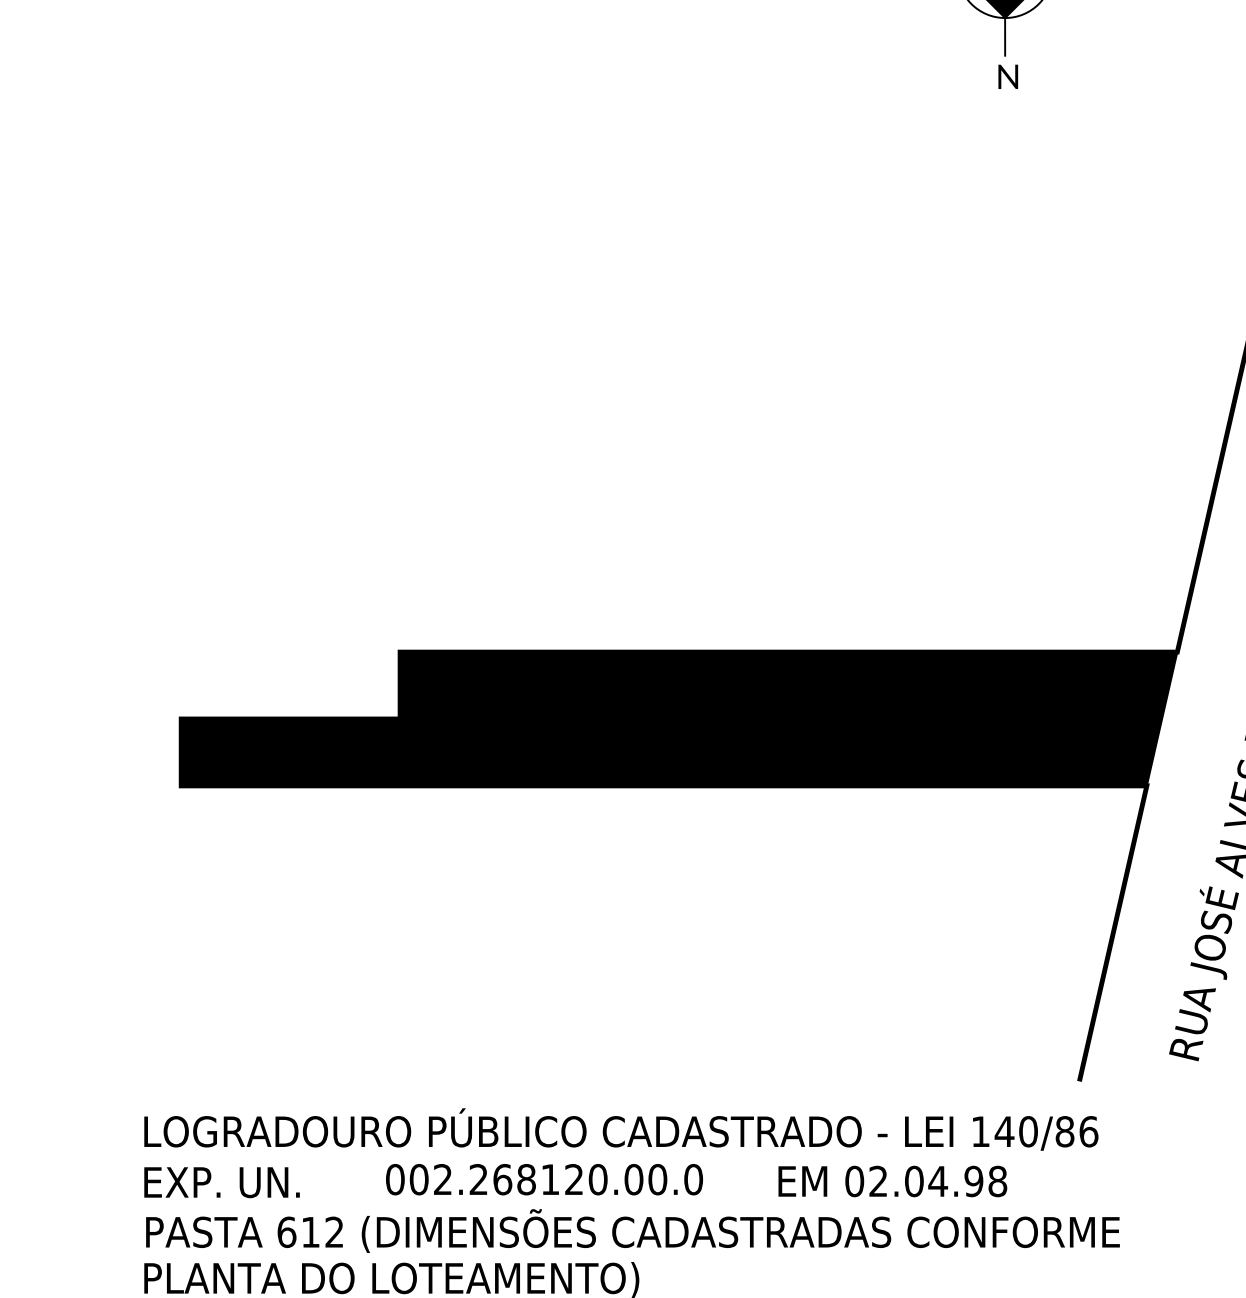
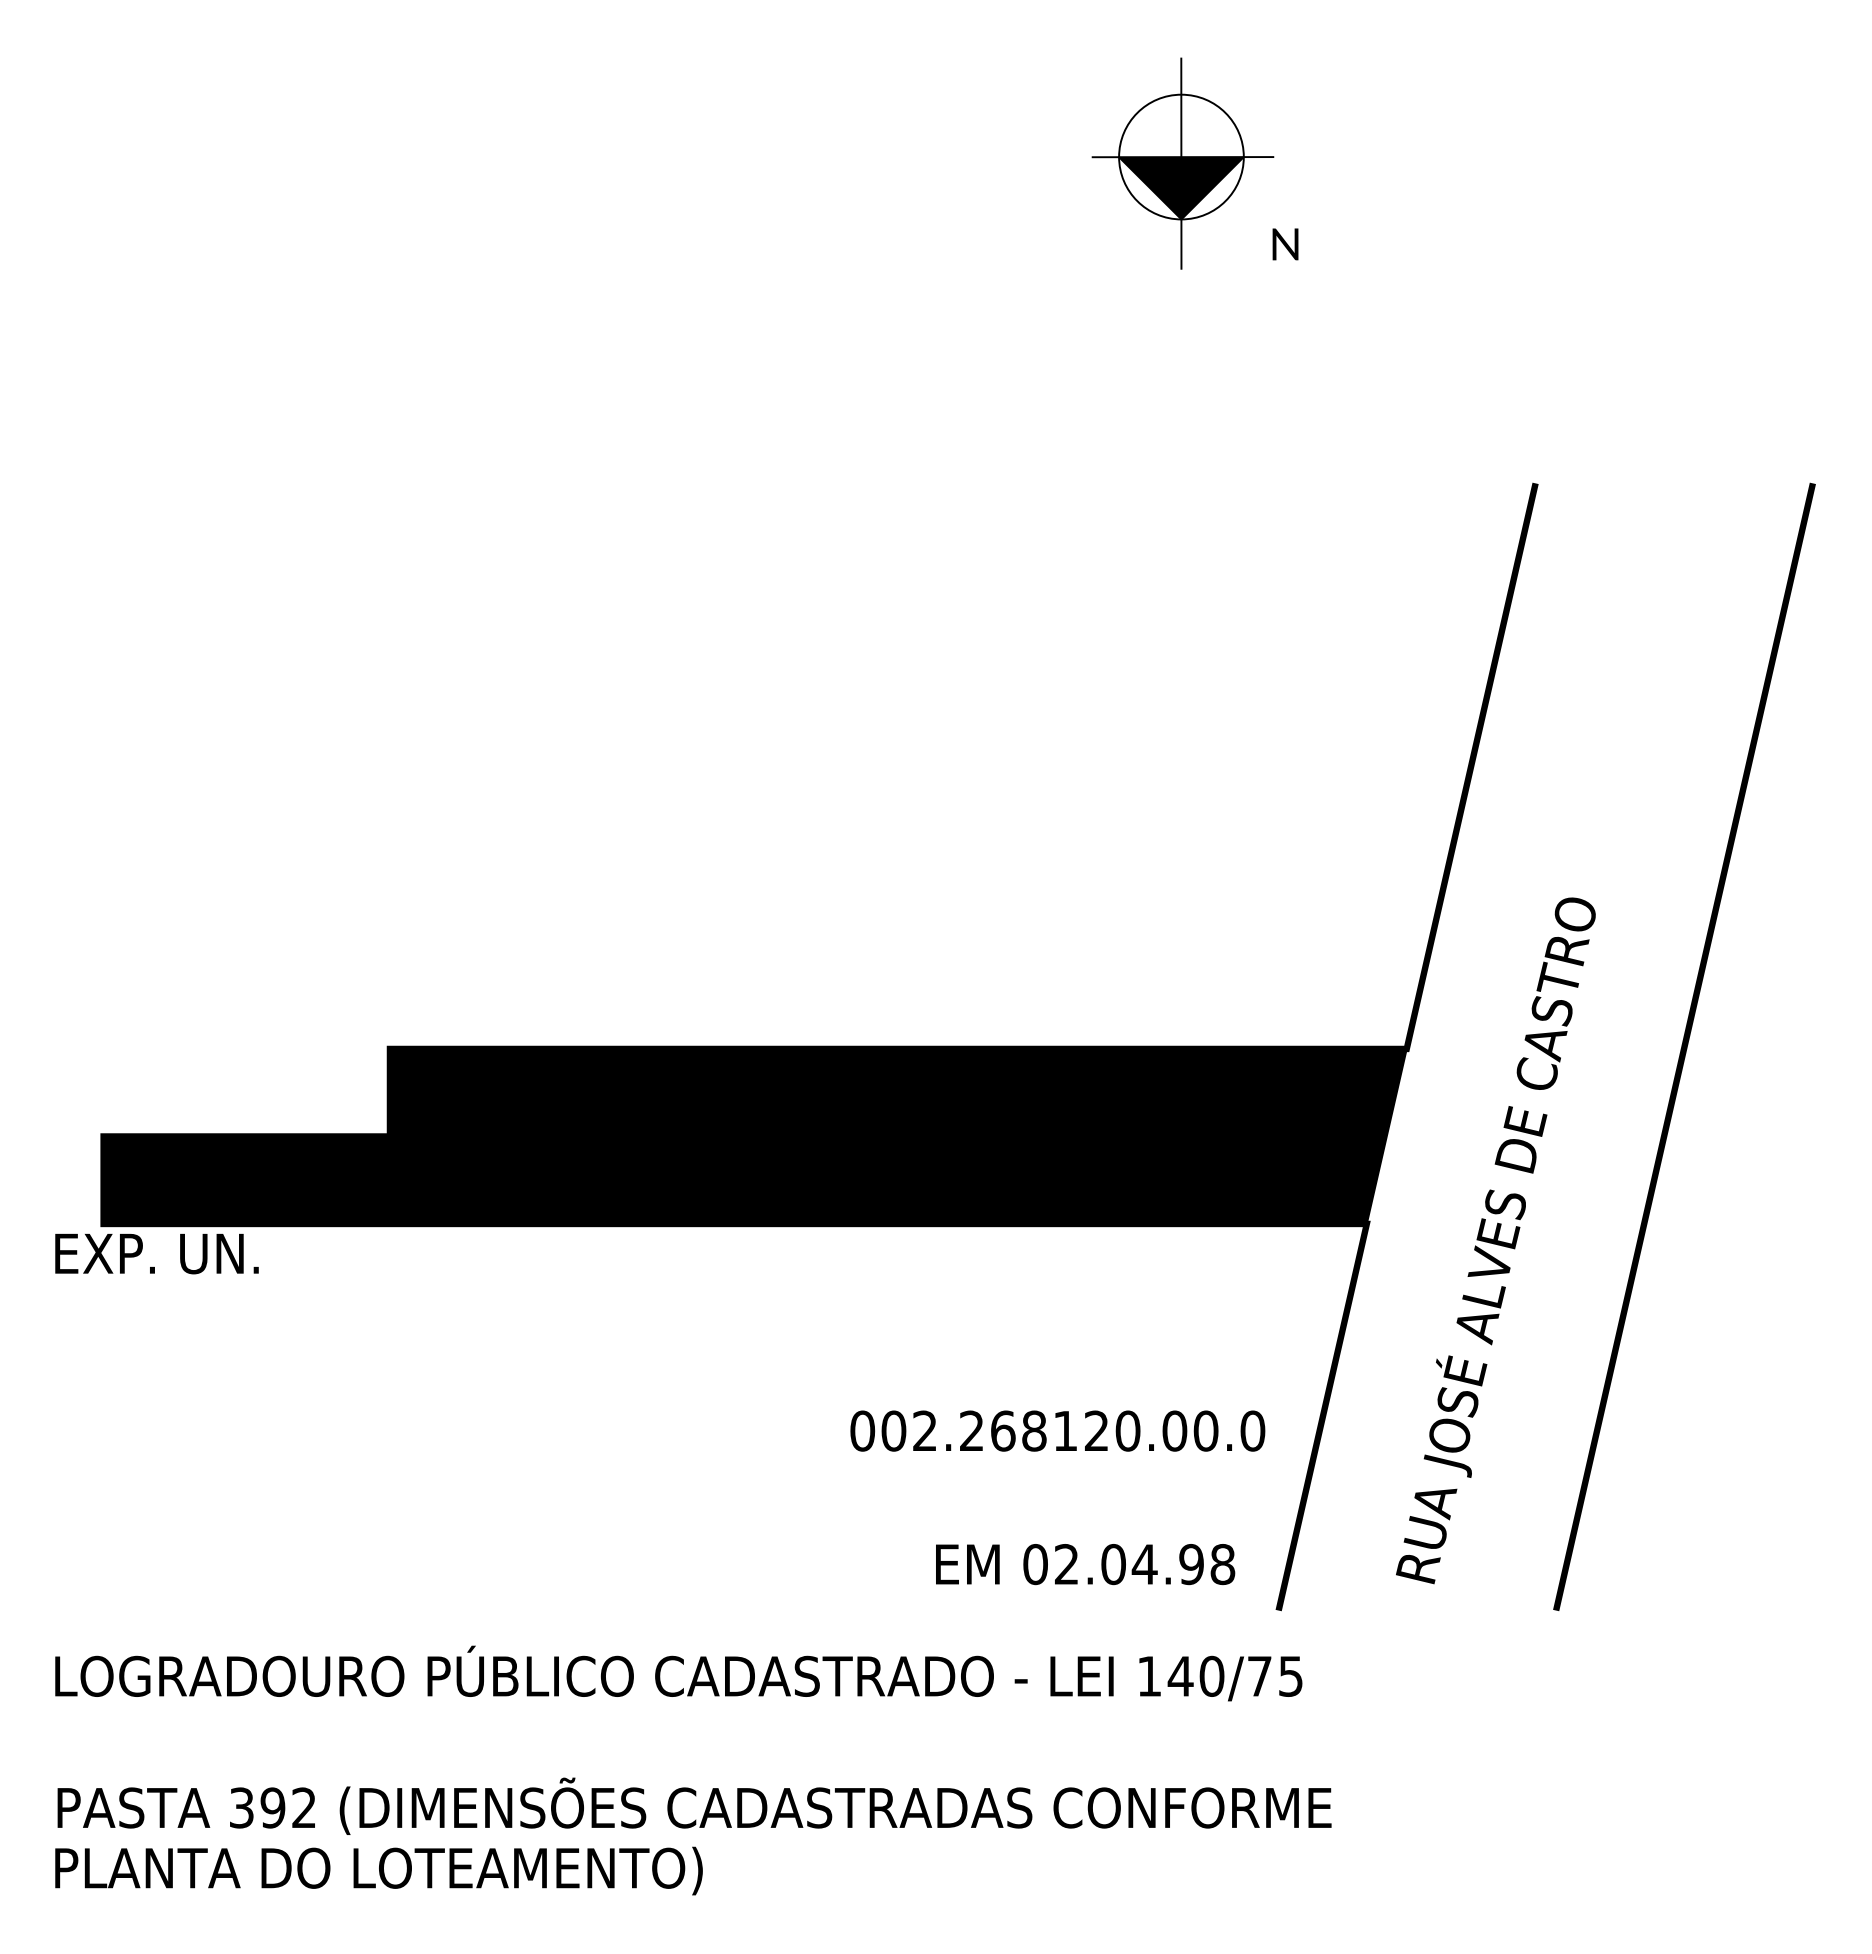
text: (1008, 76) -> (1285, 244), moved
text: (1077, 1131) -> (1275, 1675), 140/86 -> 140/75
text: (544, 1179) -> (1057, 1430), moved
text: (892, 1181) -> (1085, 1564), moved
text: (221, 1183) -> (156, 1254), moved
text: (298, 1231) -> (257, 1807), 612 -> 392

